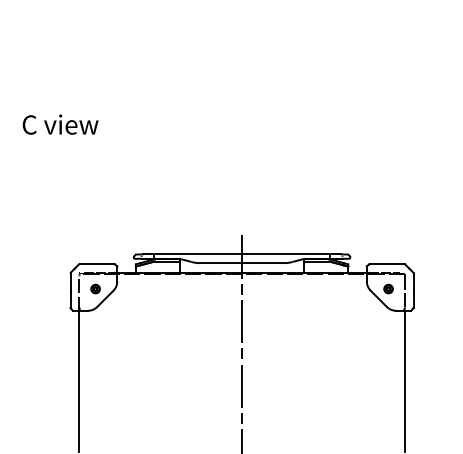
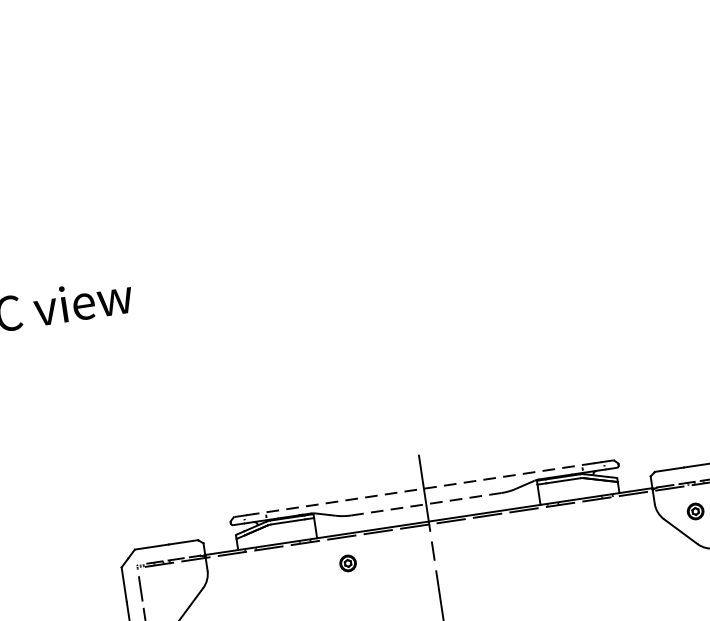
line: (241, 254) -> (422, 488), solid -> dashed
line: (242, 263) -> (427, 504), solid -> dashed
part: (95, 288) -> (347, 562), moved

